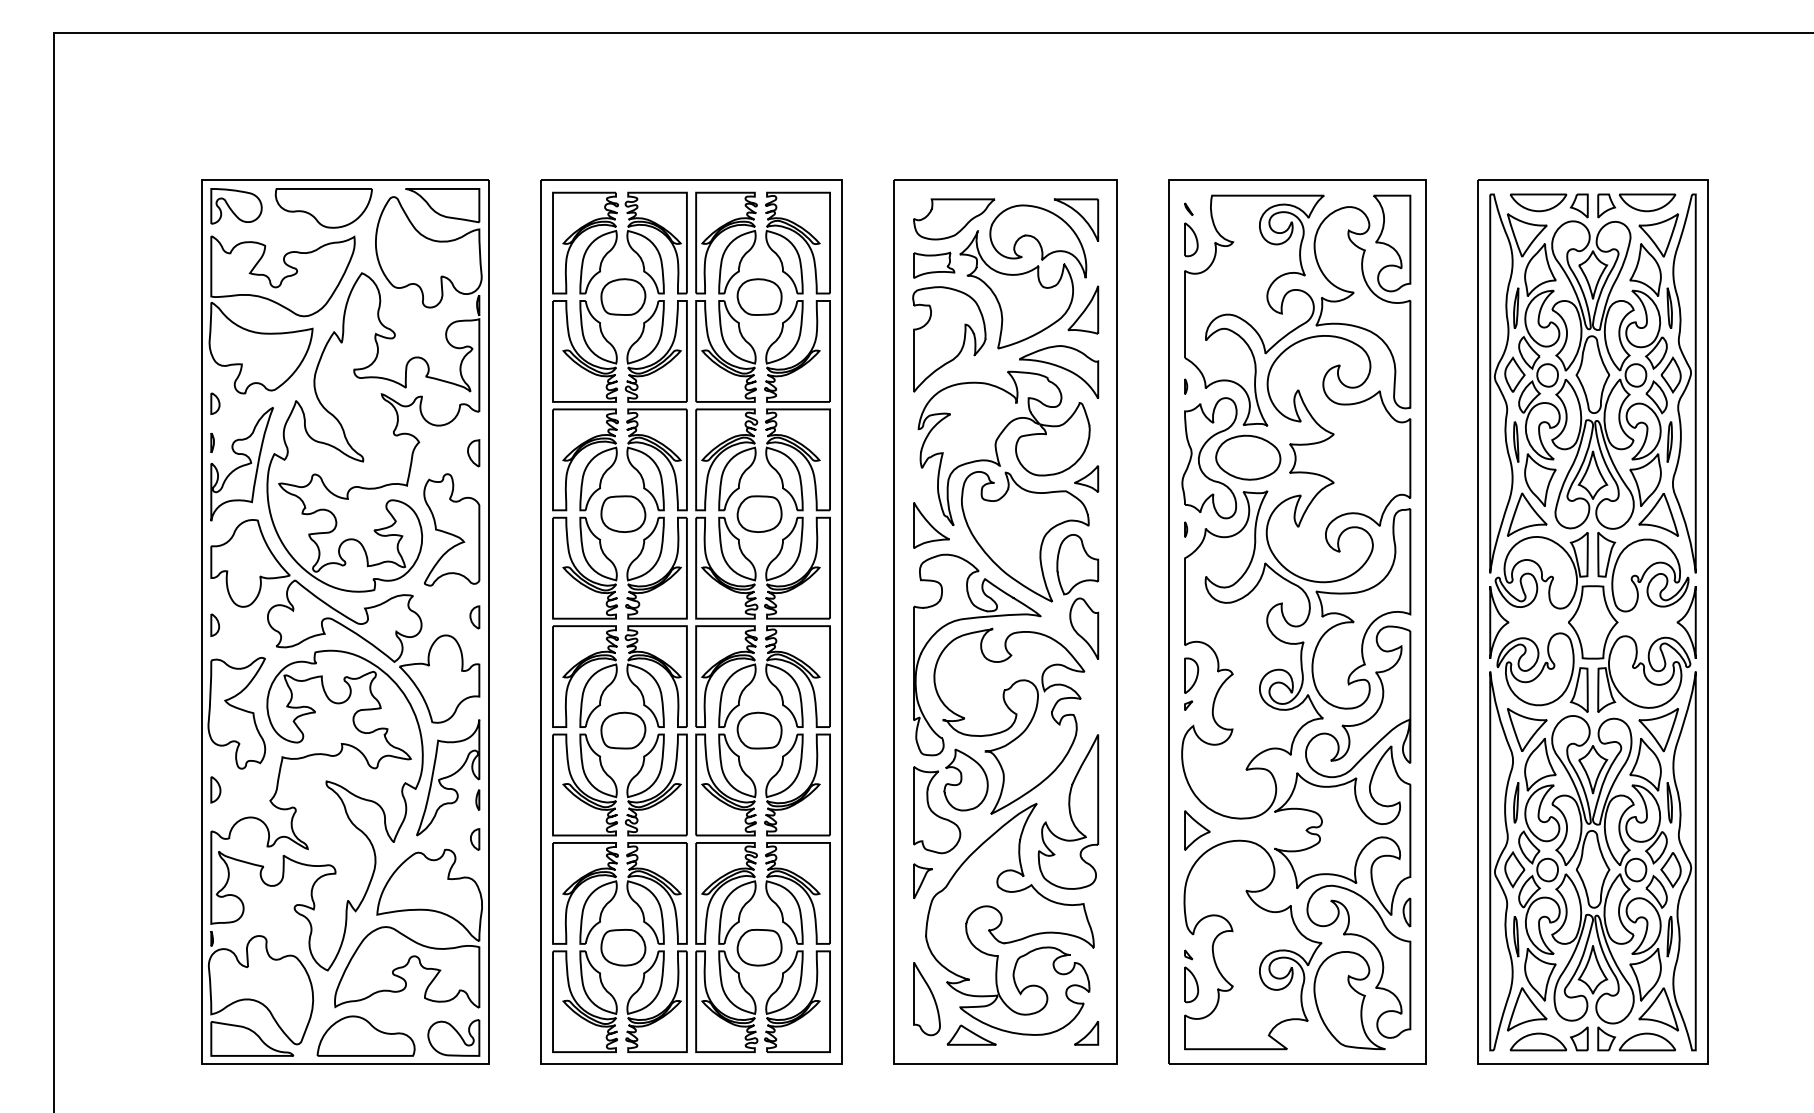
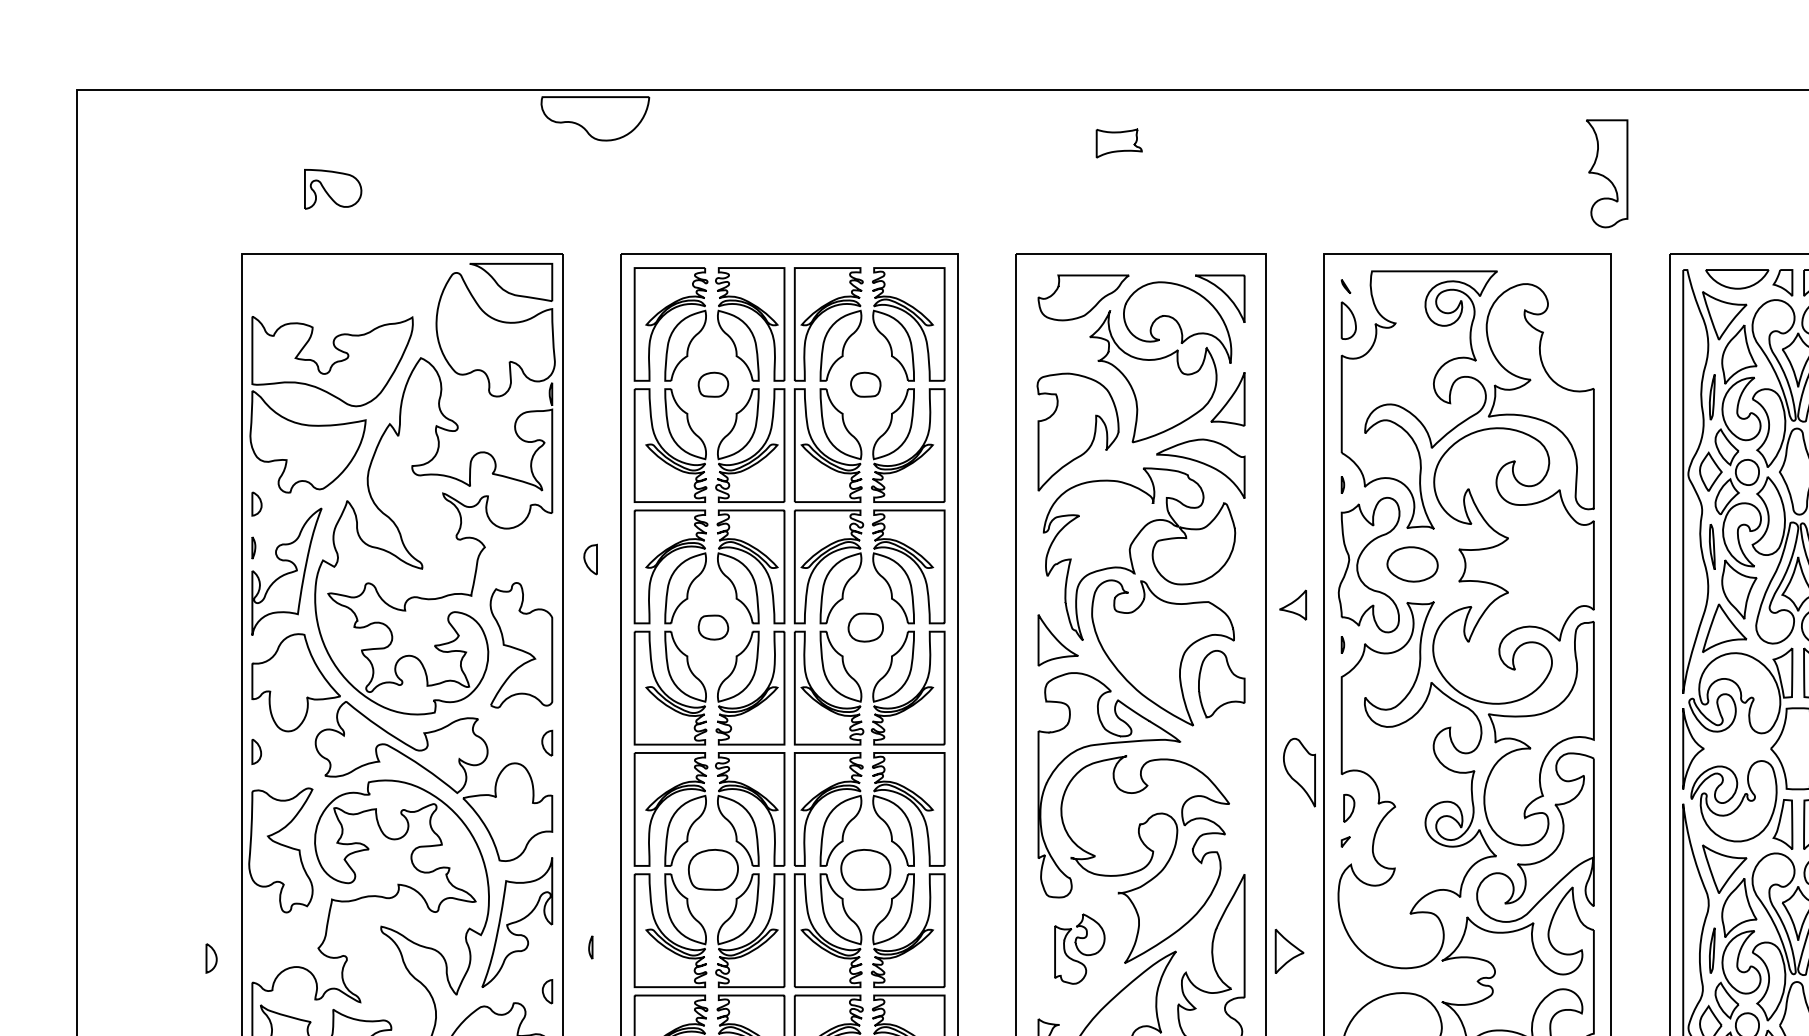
part: (236, 206) -> (333, 189), moved
part: (323, 208) -> (594, 118), moved
part: (1392, 243) -> (1607, 173), moved
part: (934, 264) -> (1119, 142), moved
part: (623, 296) -> (713, 384), size x0.6
part: (759, 296) -> (865, 384), size x0.6
part: (473, 453) -> (590, 559), moved
part: (1248, 457) -> (1412, 564), size x0.7
part: (1086, 478) -> (1293, 604), moved
part: (623, 513) -> (713, 626), size x0.6
part: (759, 513) -> (865, 626), size x0.7
part: (1084, 628) -> (1299, 772), moved
part: (1191, 675) -> (1349, 808), size x0.7
part: (215, 789) -> (211, 958), moved
part: (477, 799) -> (590, 946), moved
part: (950, 801) -> (1079, 949), size x0.6
part: (1197, 830) -> (1289, 951), moved

